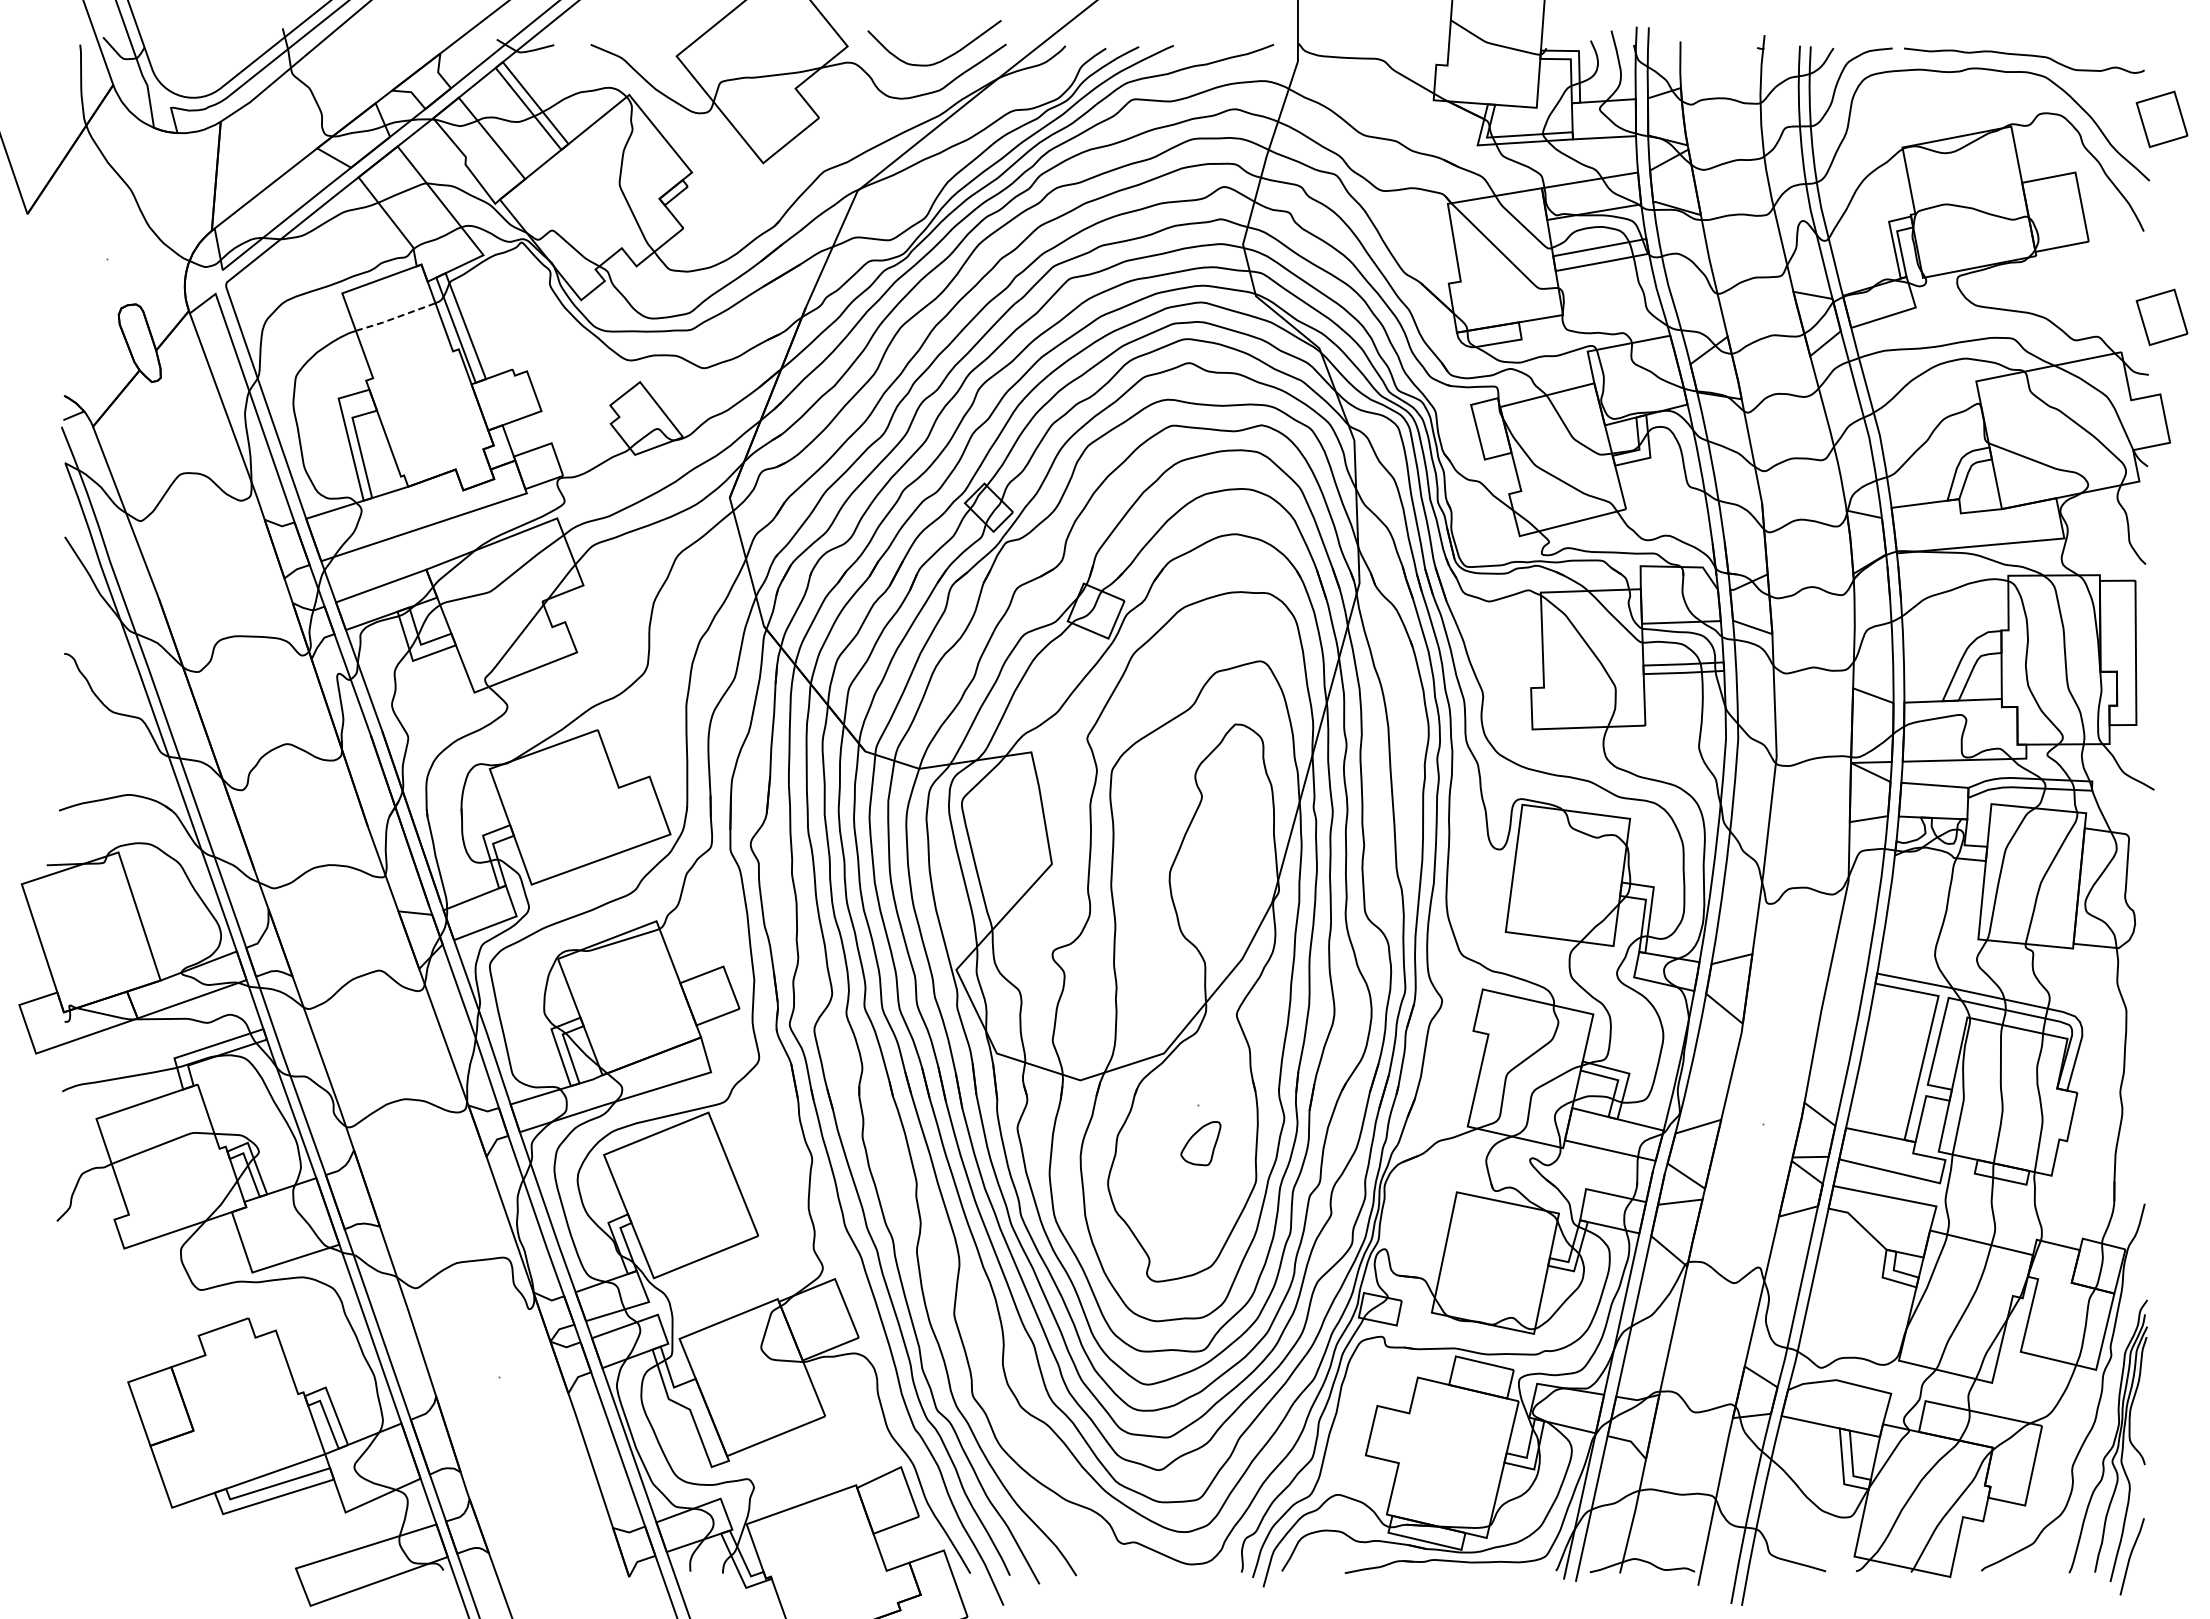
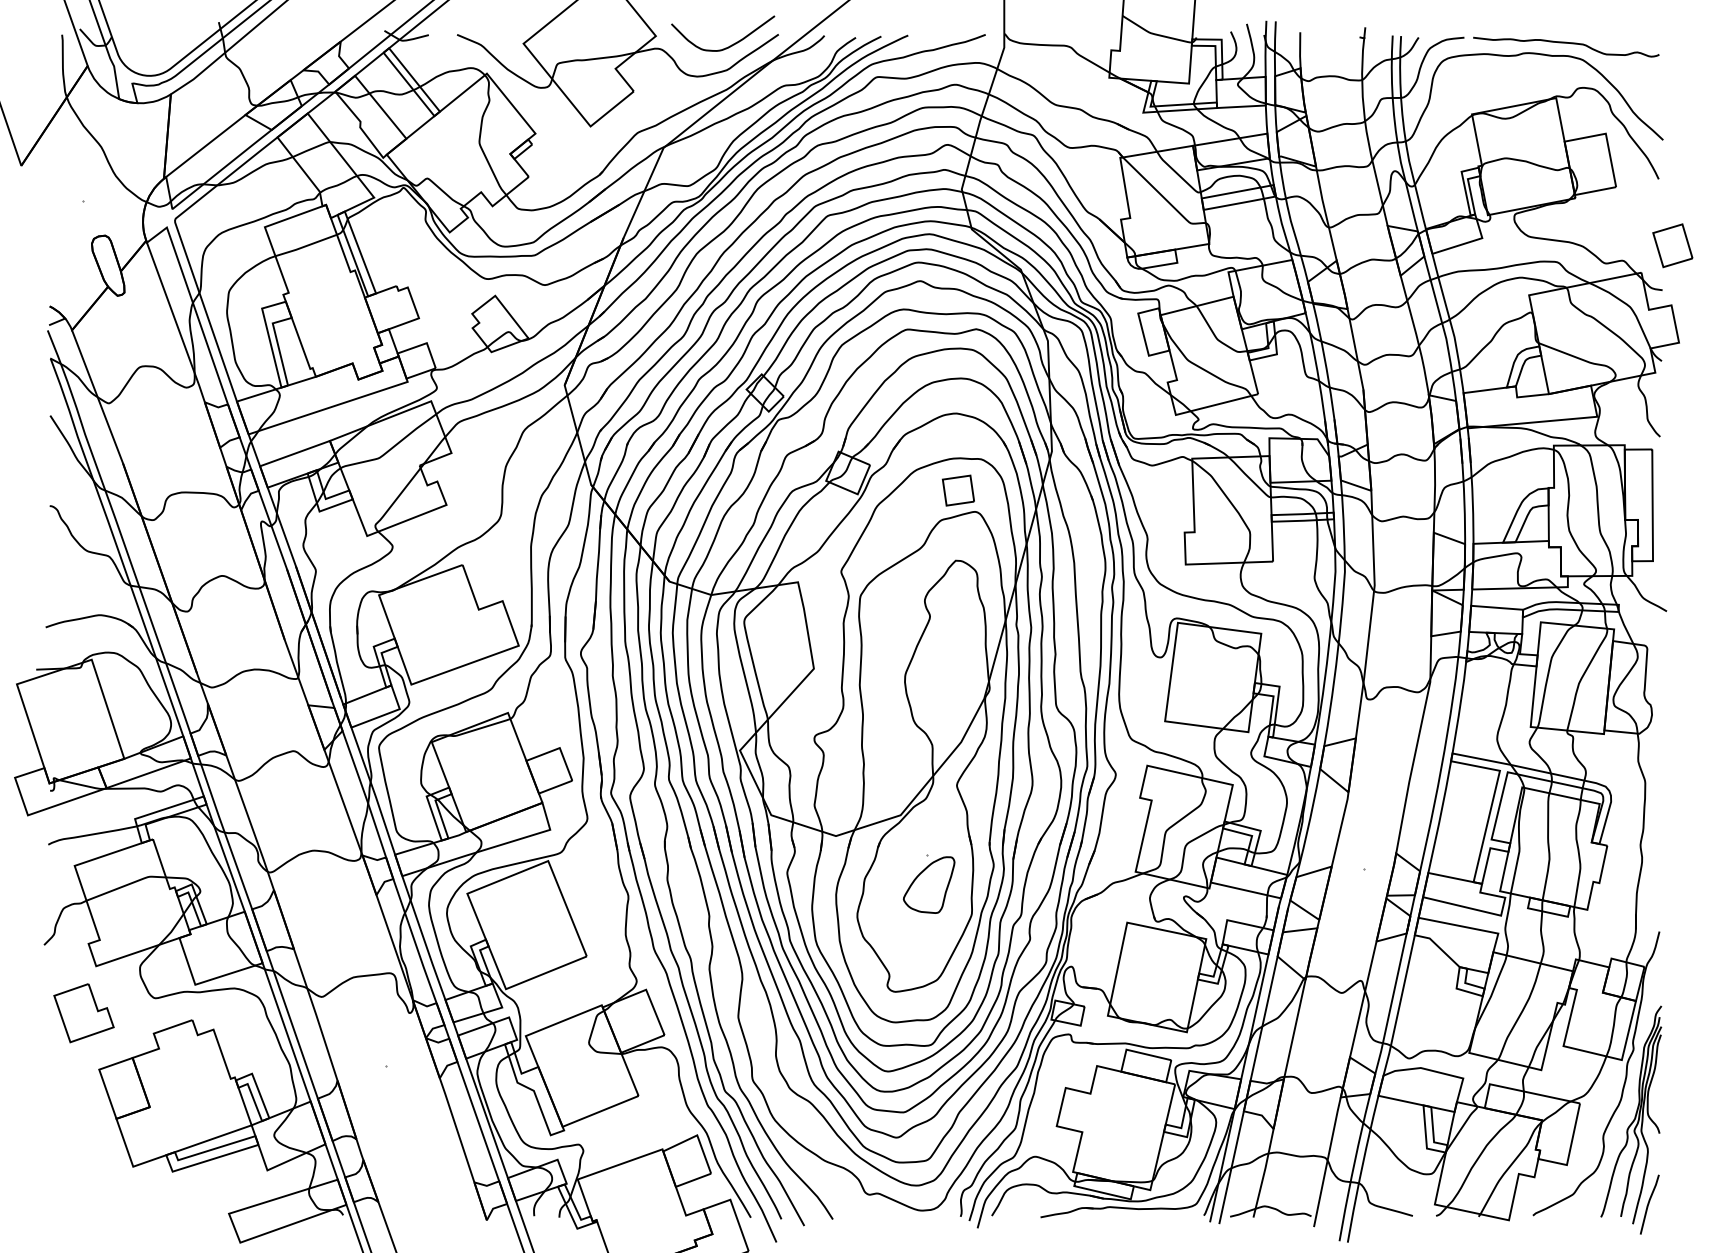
part: (2161, 119) -> (1672, 92), removed
line: (395, 317) -> (306, 245), dashed -> solid
part: (1238, 633) -> (958, 490), added
part: (1200, 1143) -> (928, 884), size x1.67
part: (108, 1308) -> (84, 1012), added

